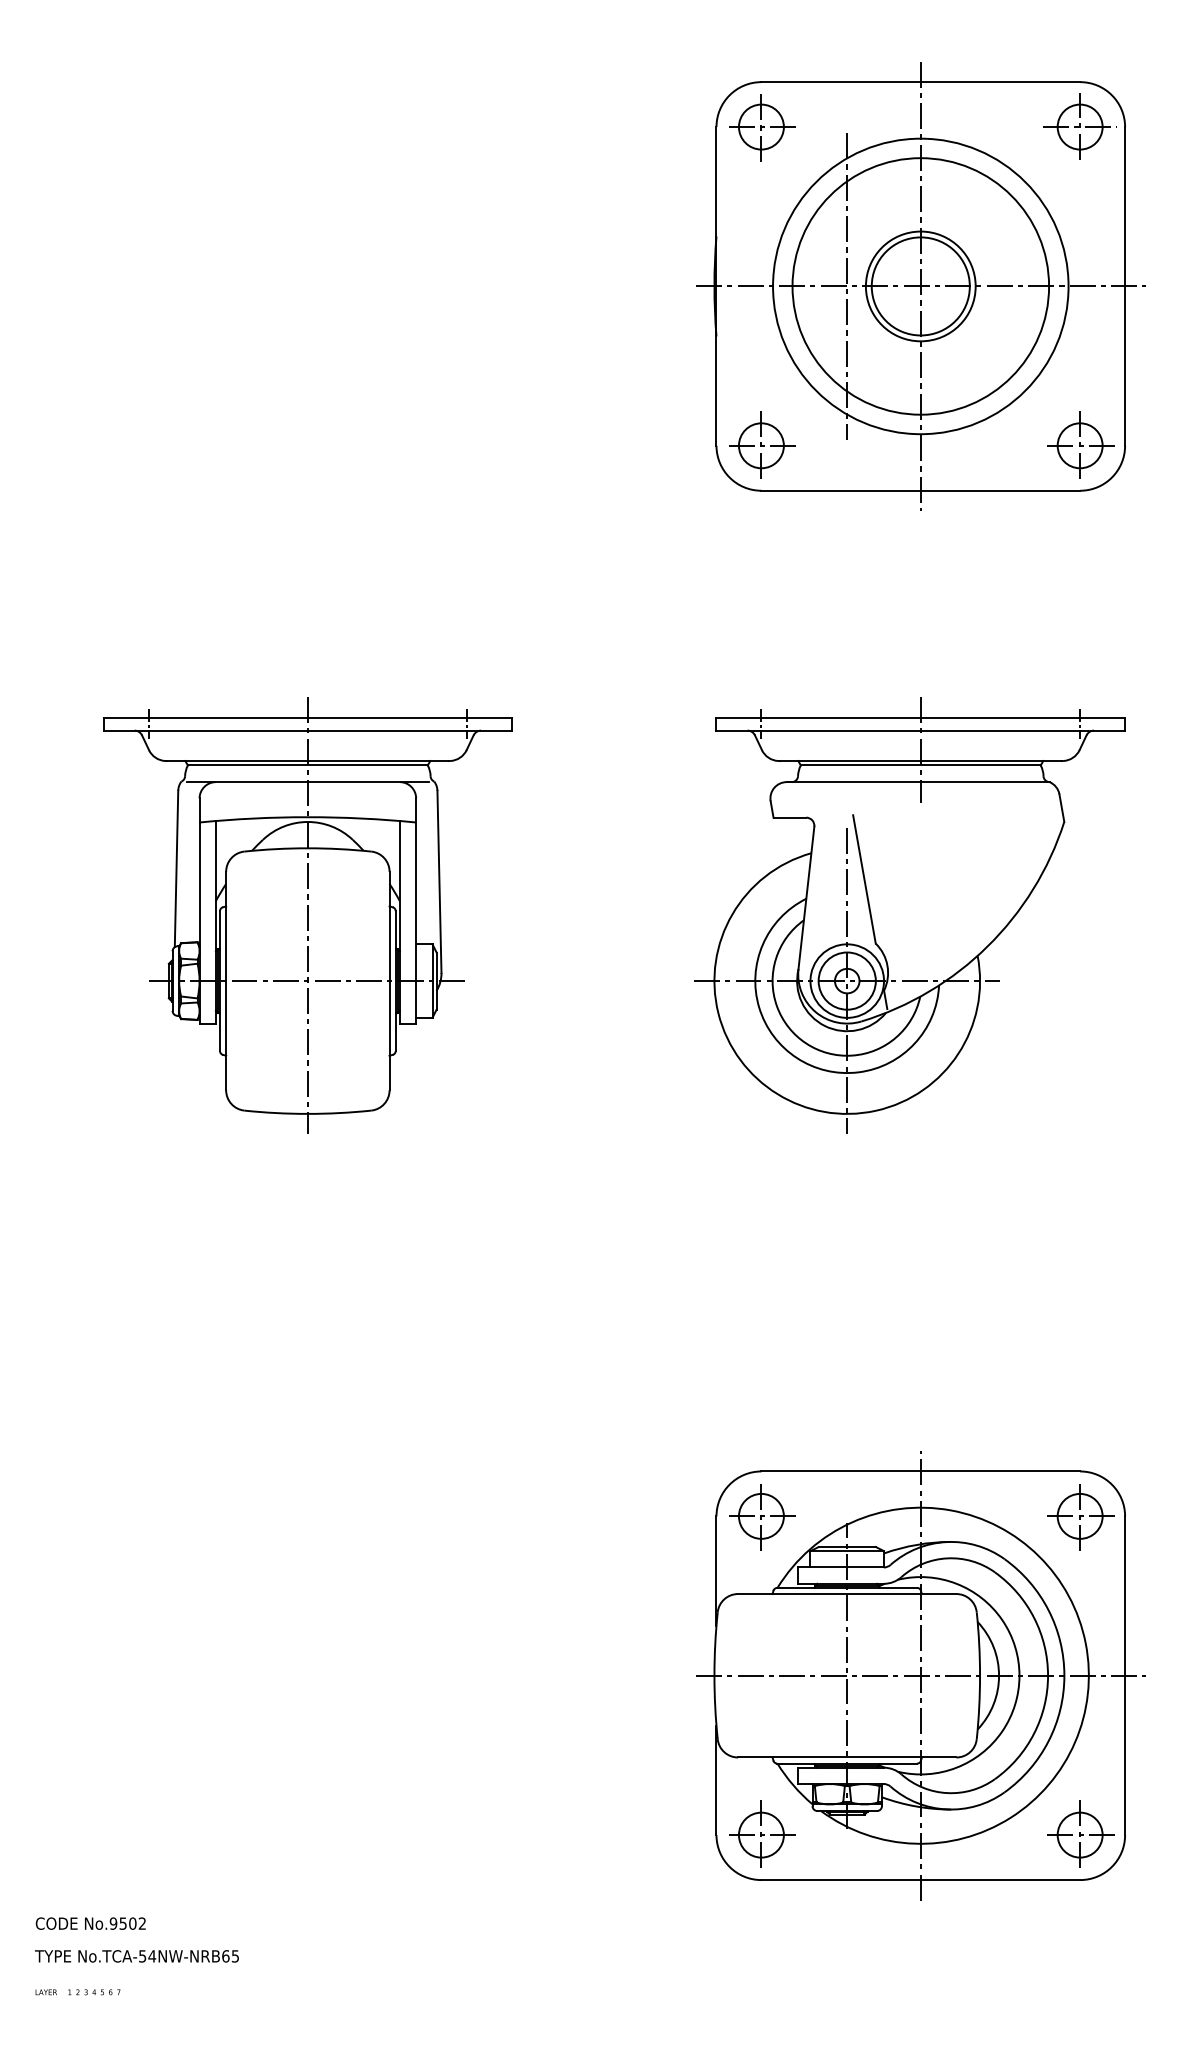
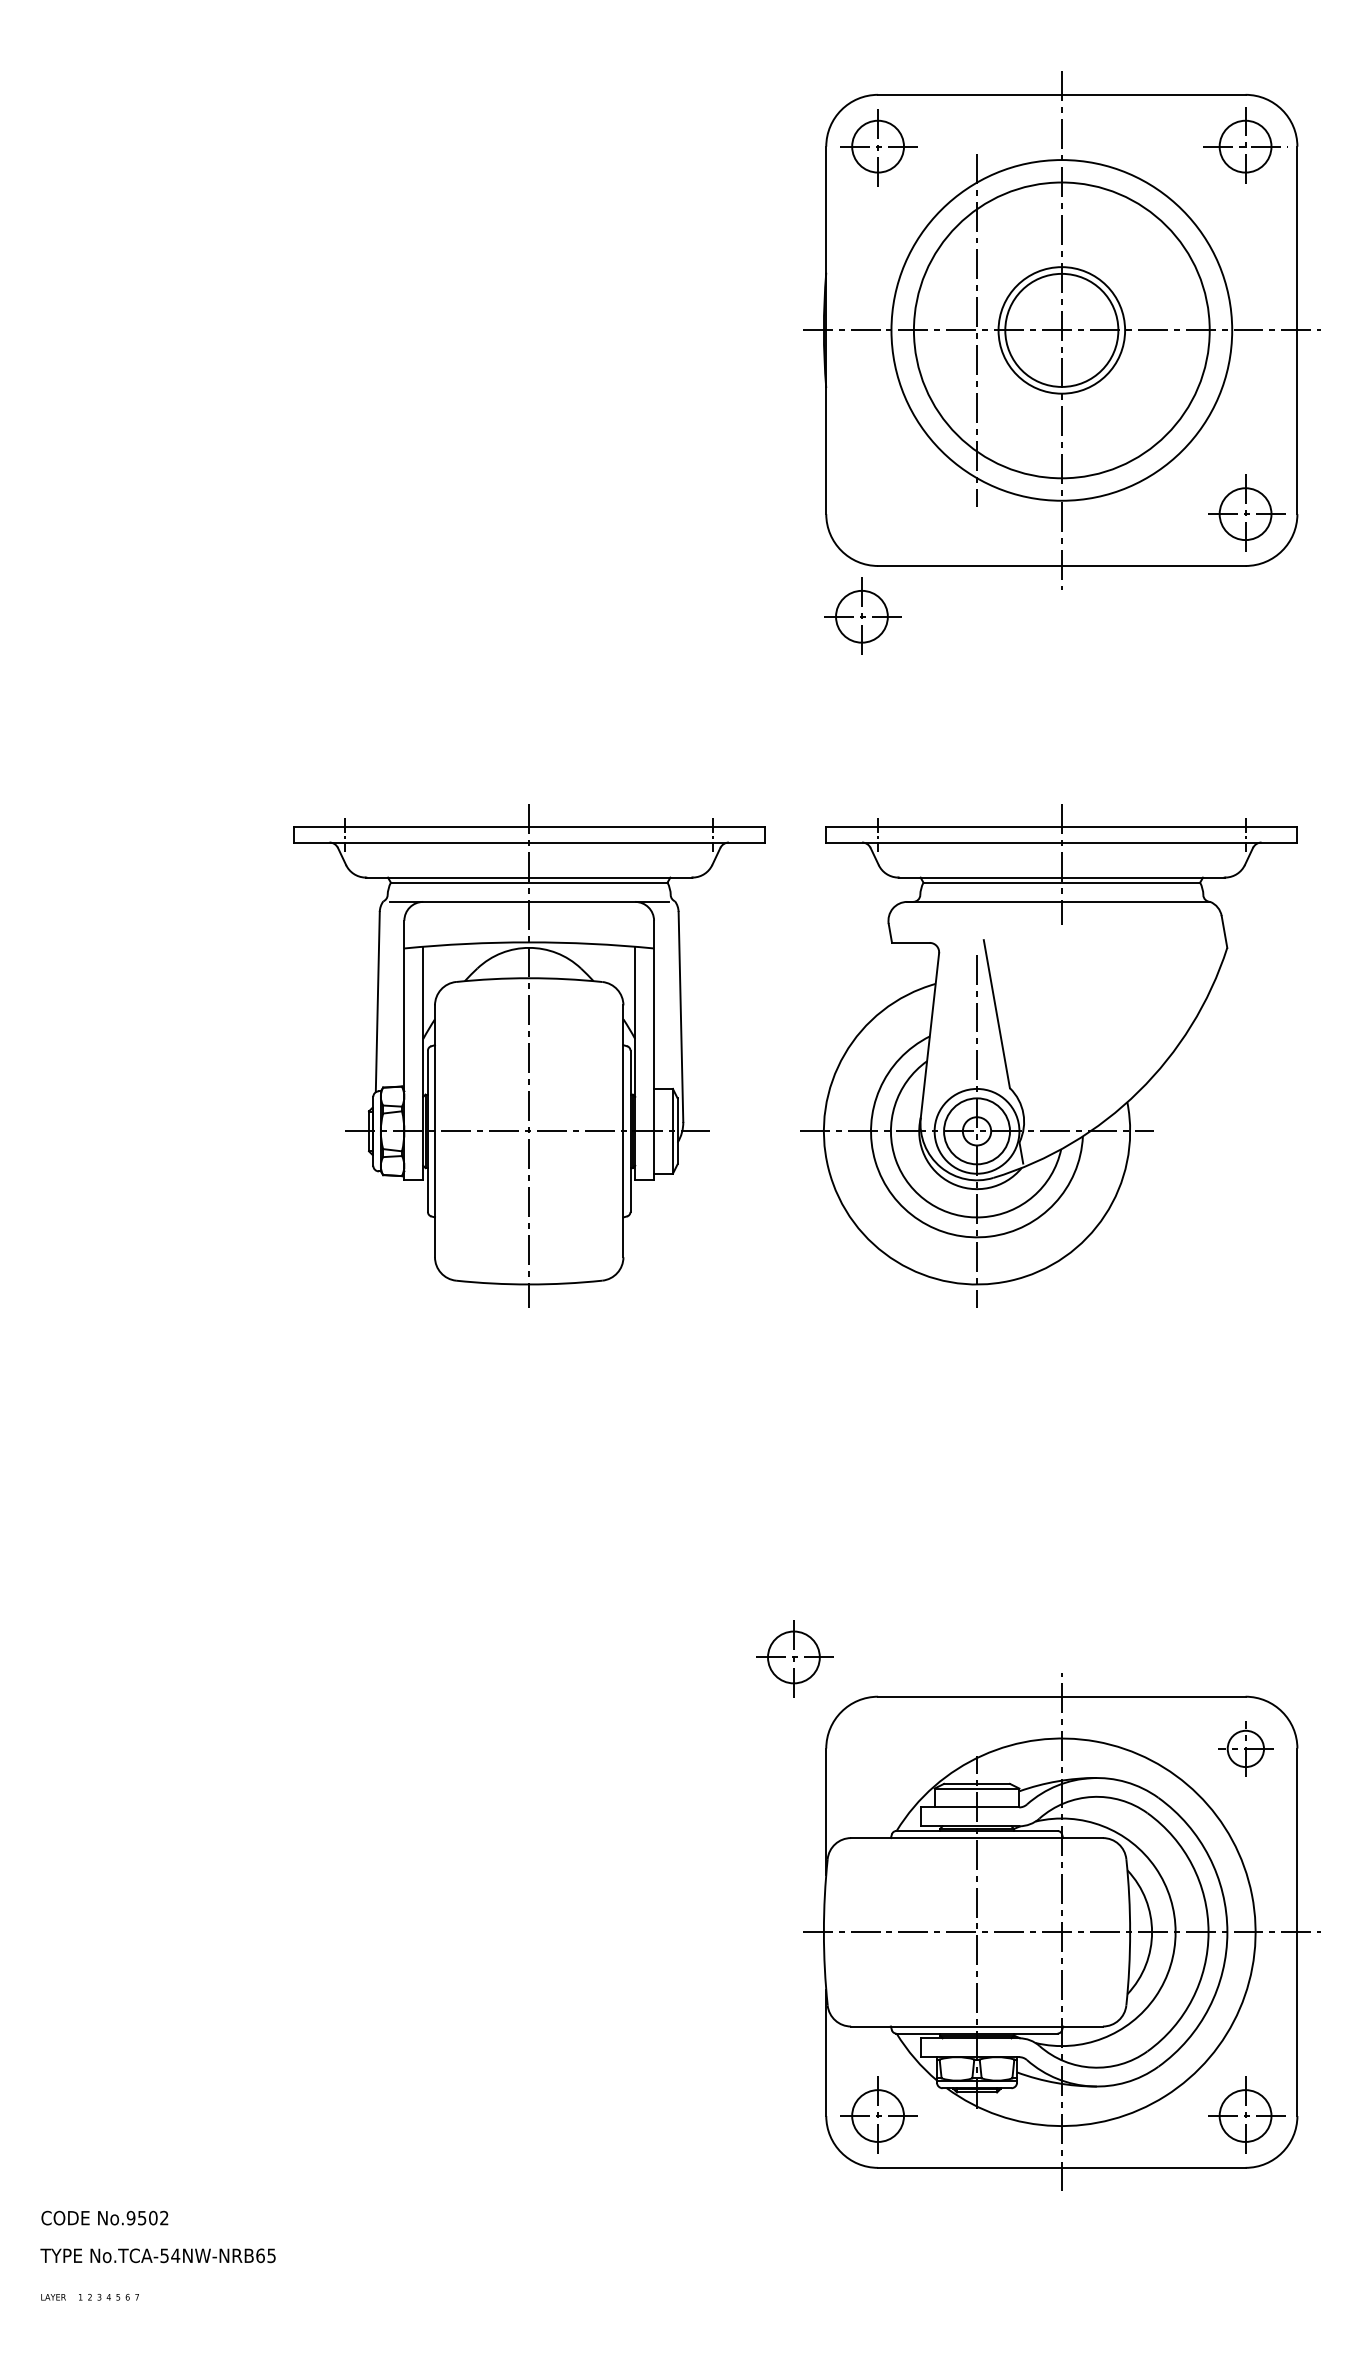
part: (762, 444) -> (863, 615), moved
part: (307, 915) -> (528, 1055), moved
part: (762, 1517) -> (795, 1658), moved
part: (1080, 1517) -> (1245, 1749), size x0.7

